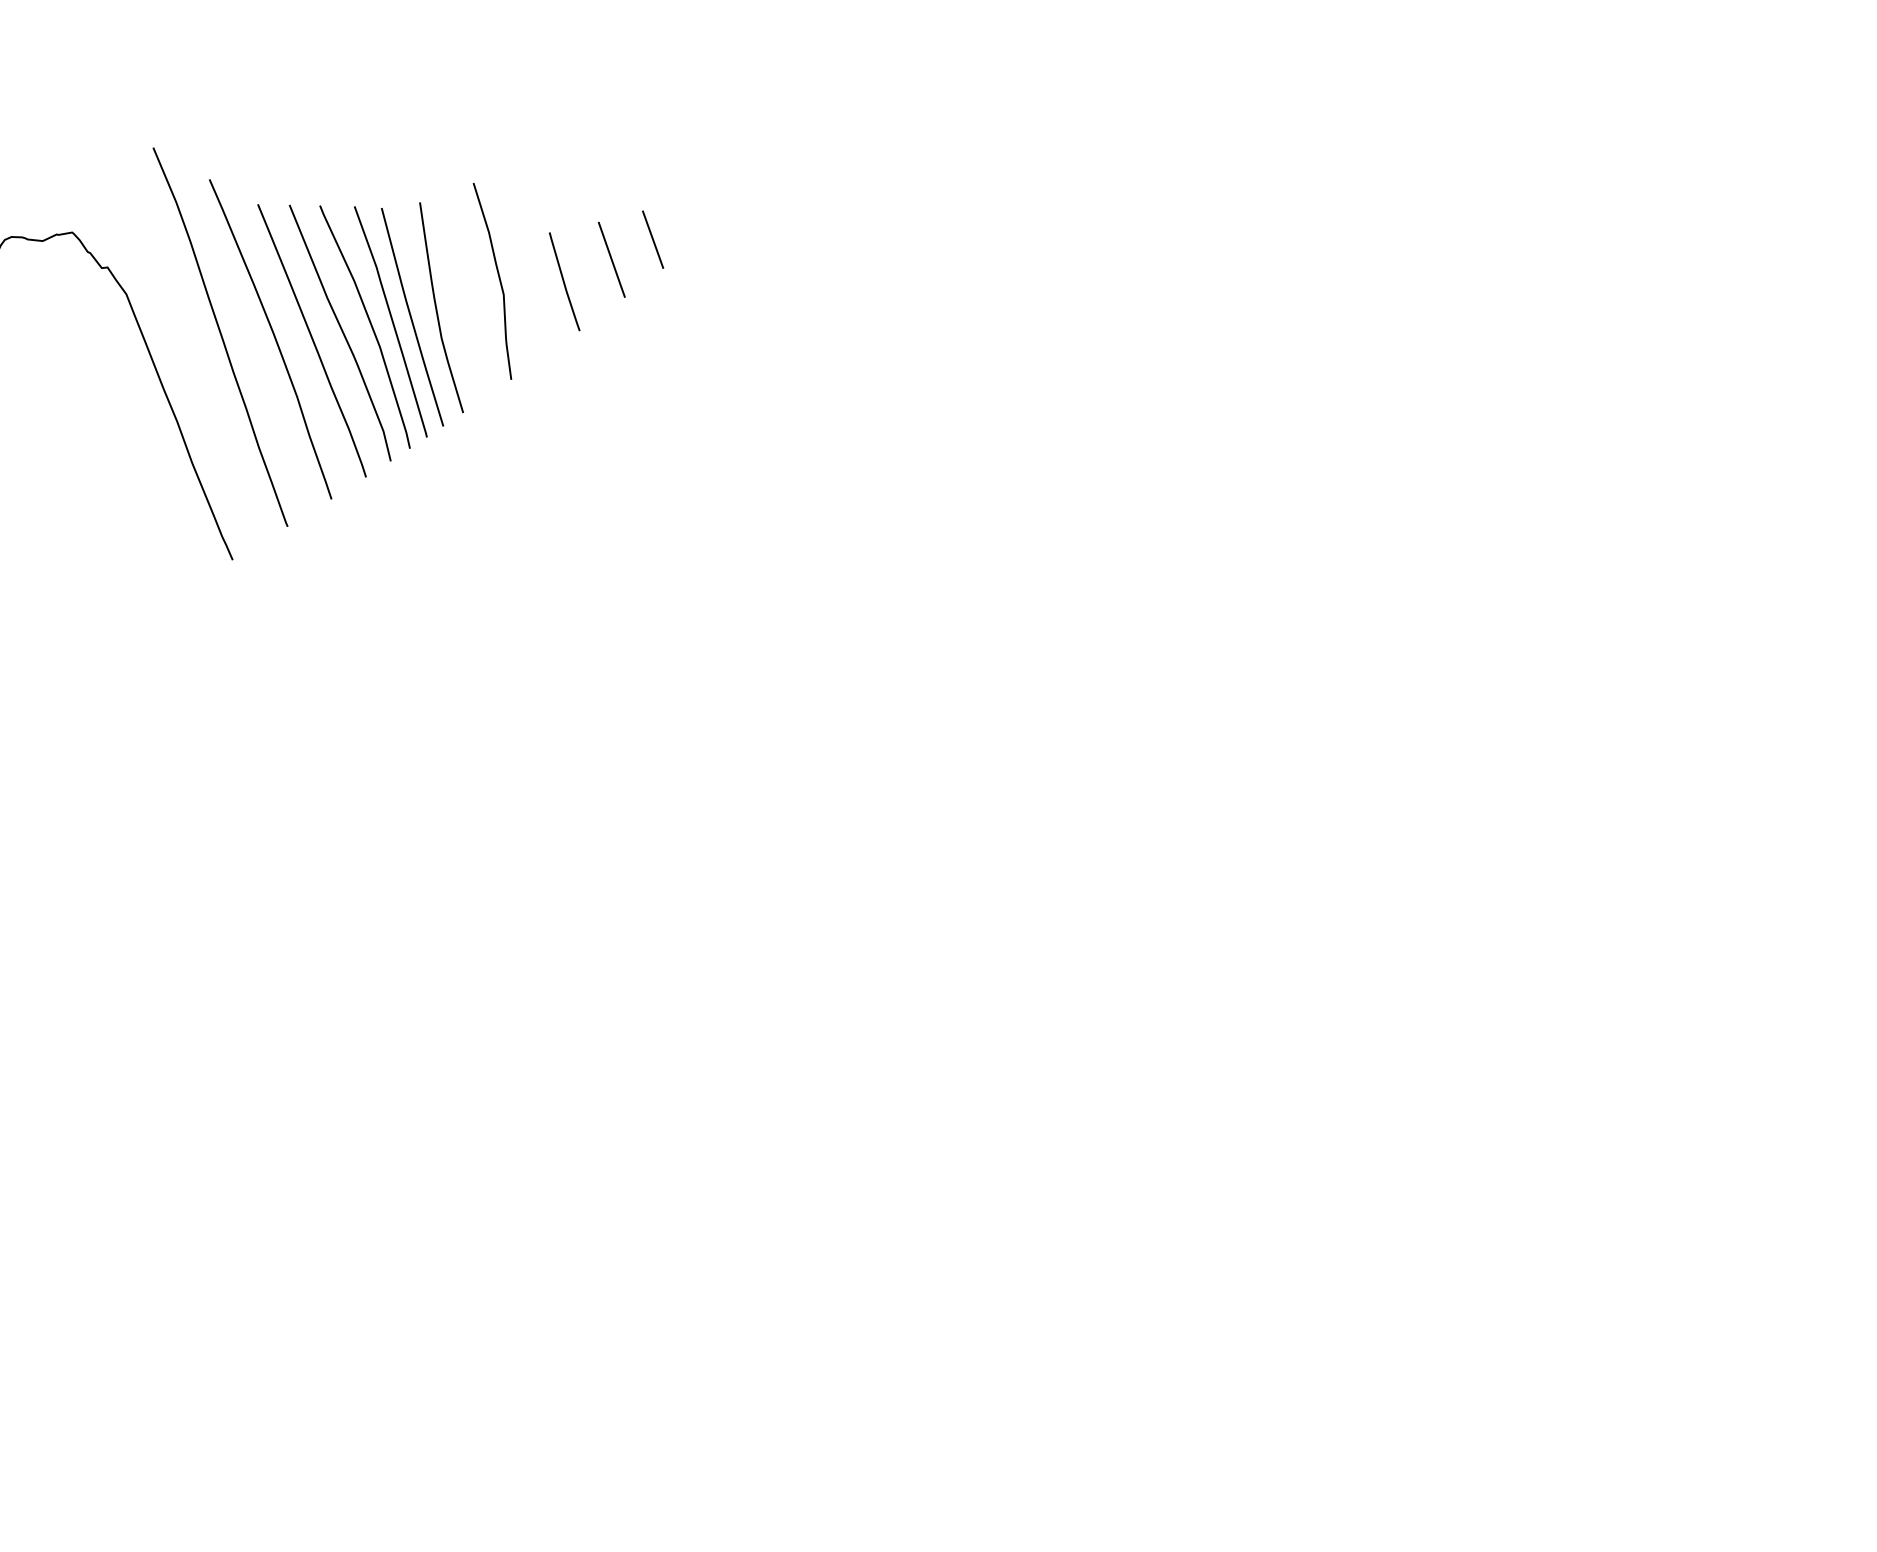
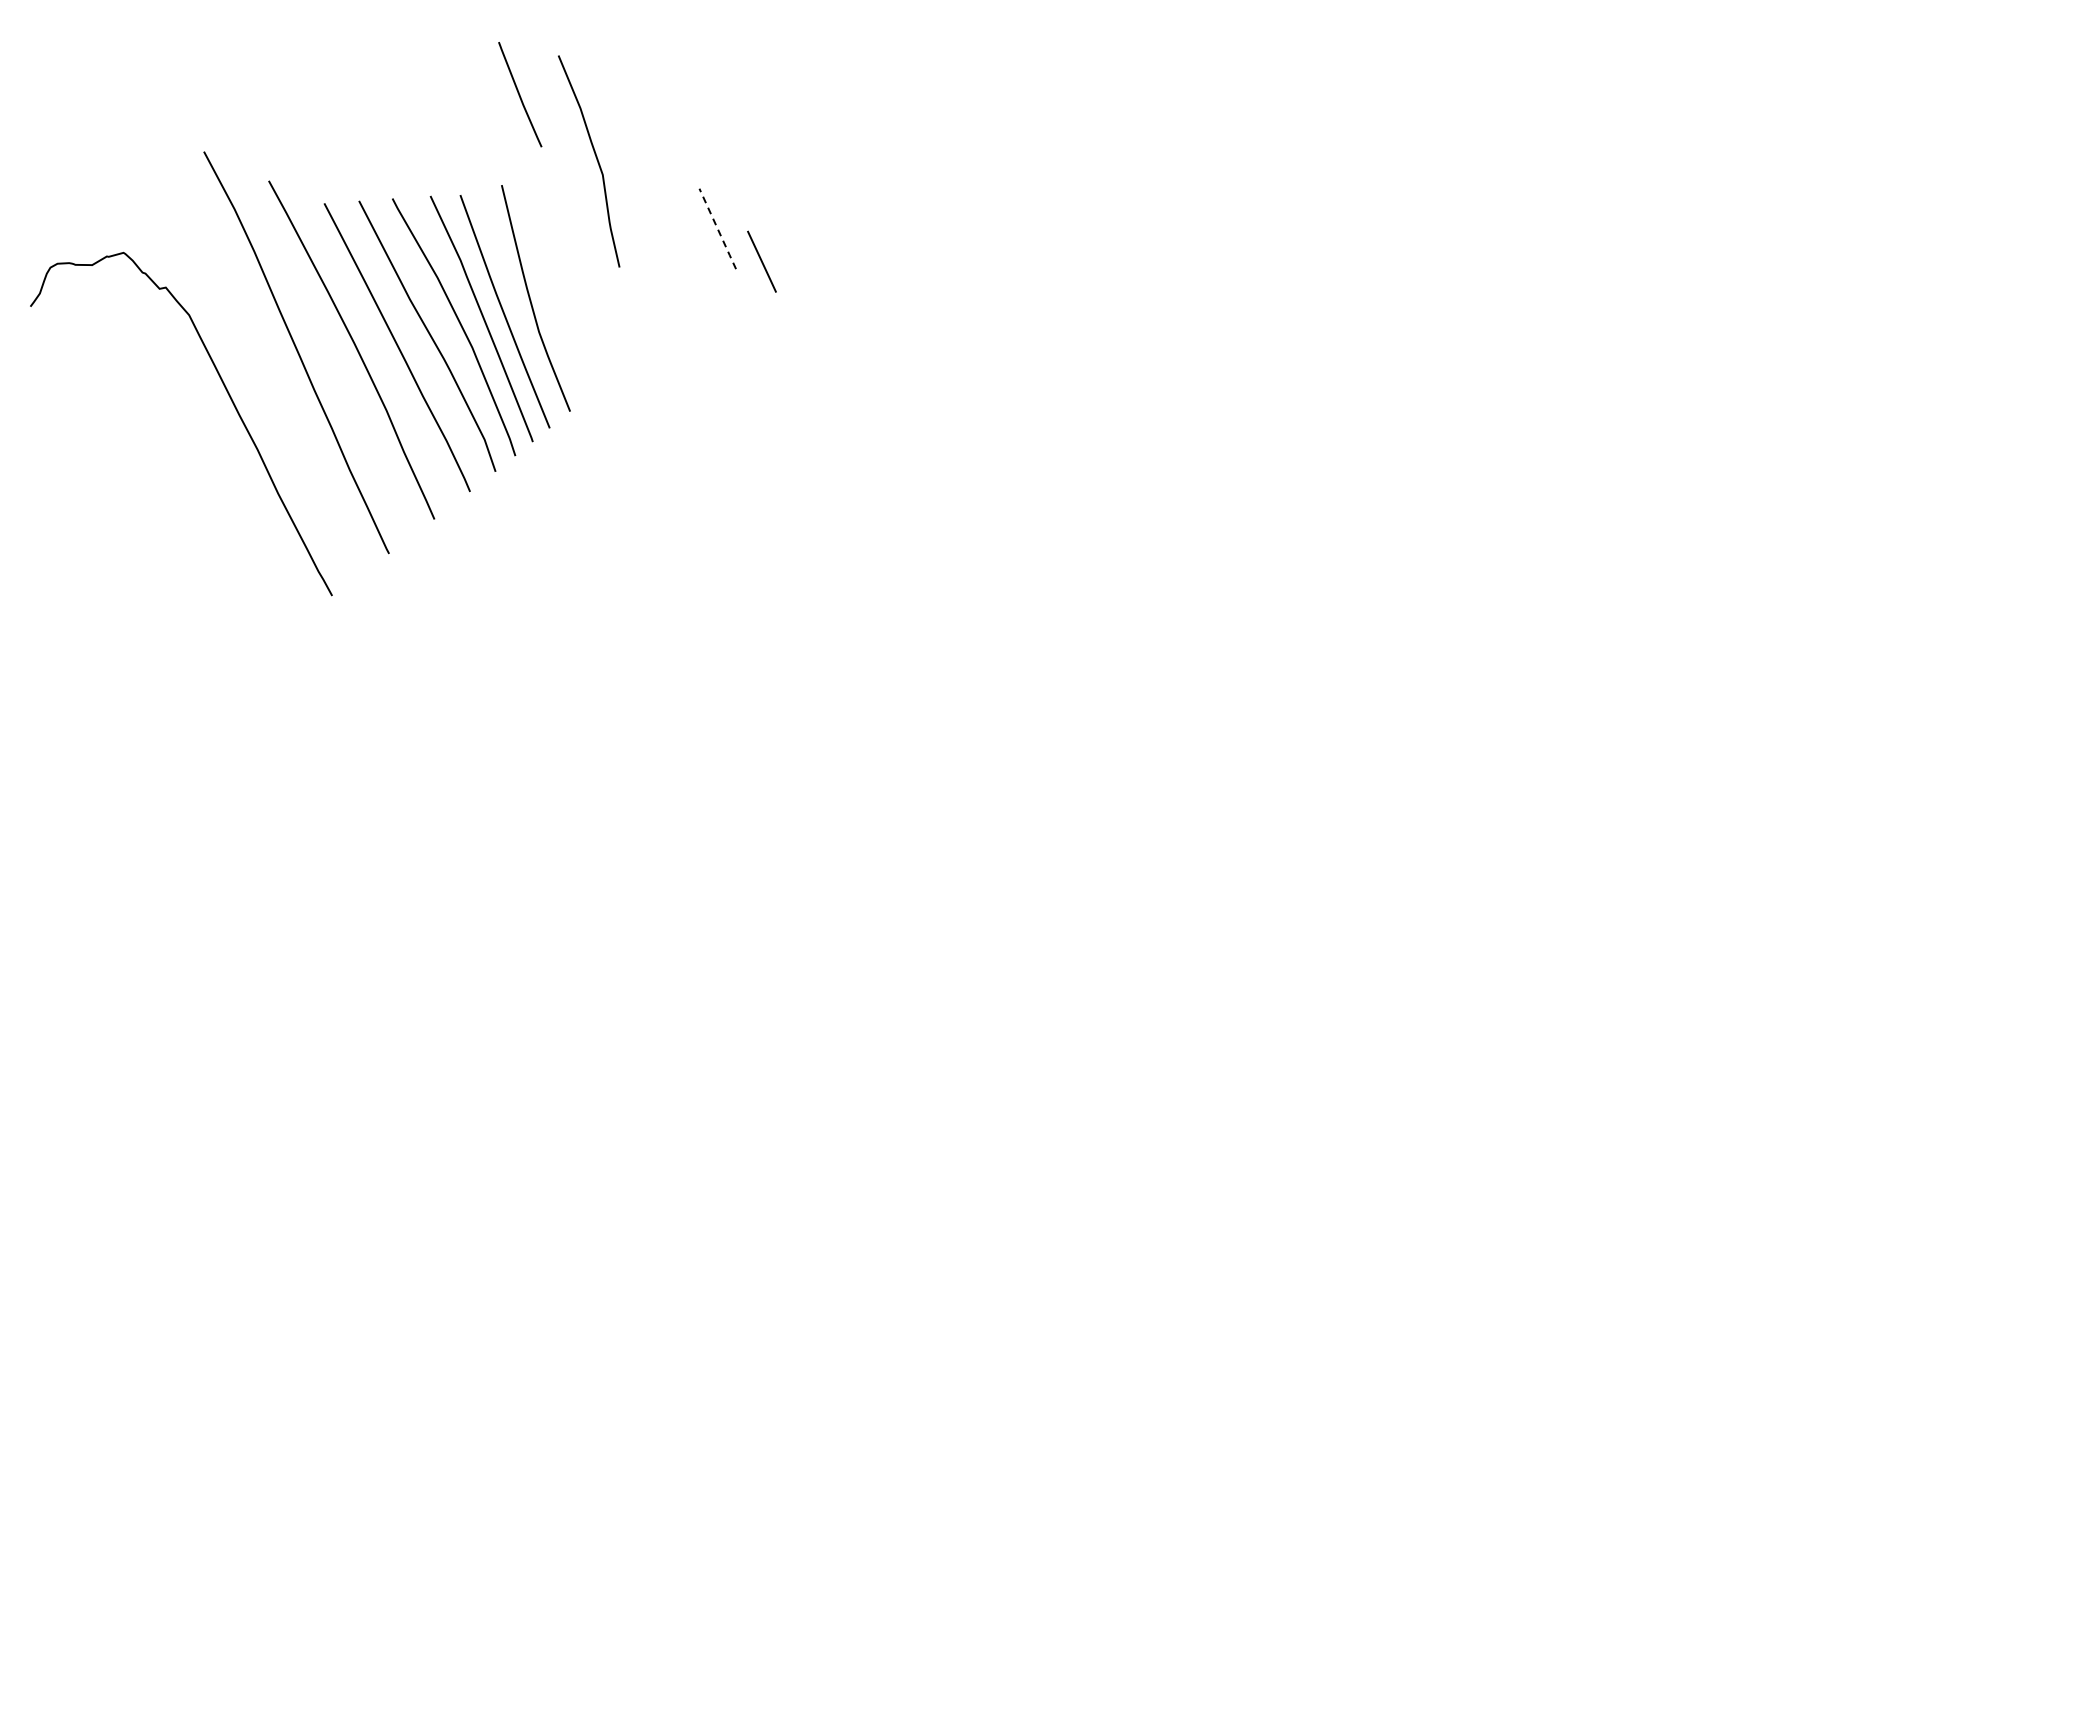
line: (652, 239) -> (761, 261), moved
line: (612, 260) -> (718, 229), solid -> dashed
curve: (499, 281) -> (596, 160), moved
curve: (564, 281) -> (520, 94), moved

